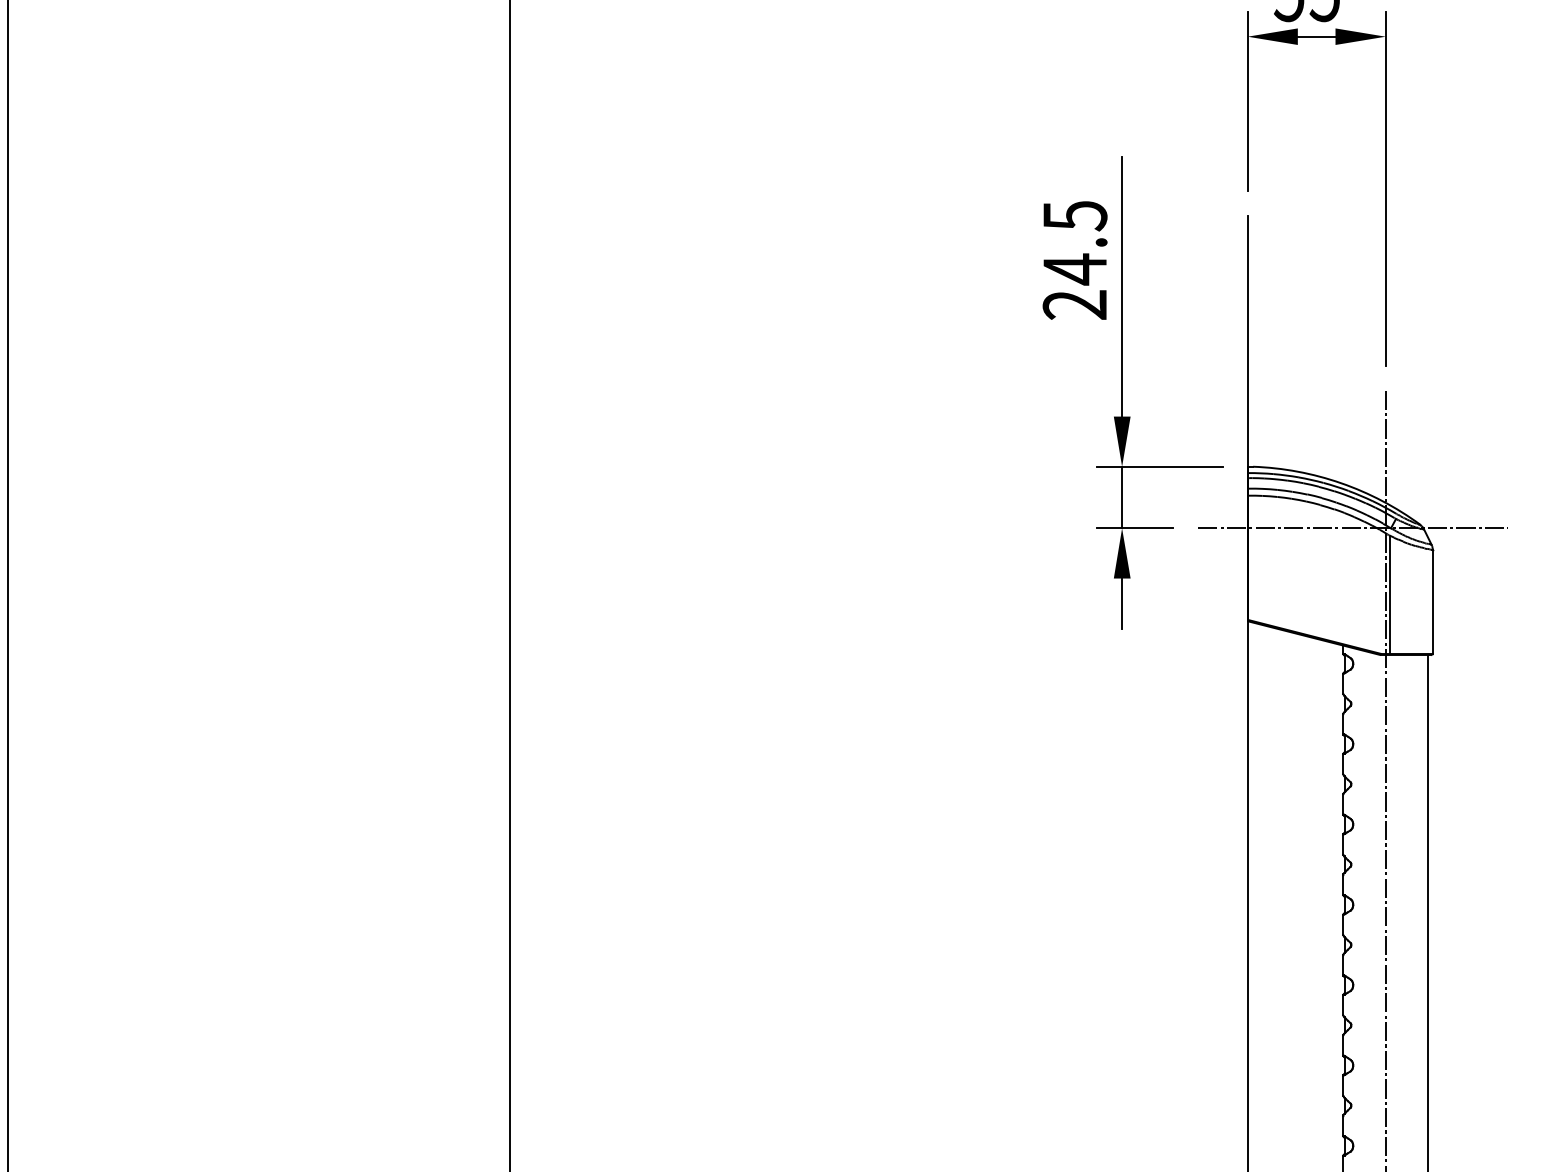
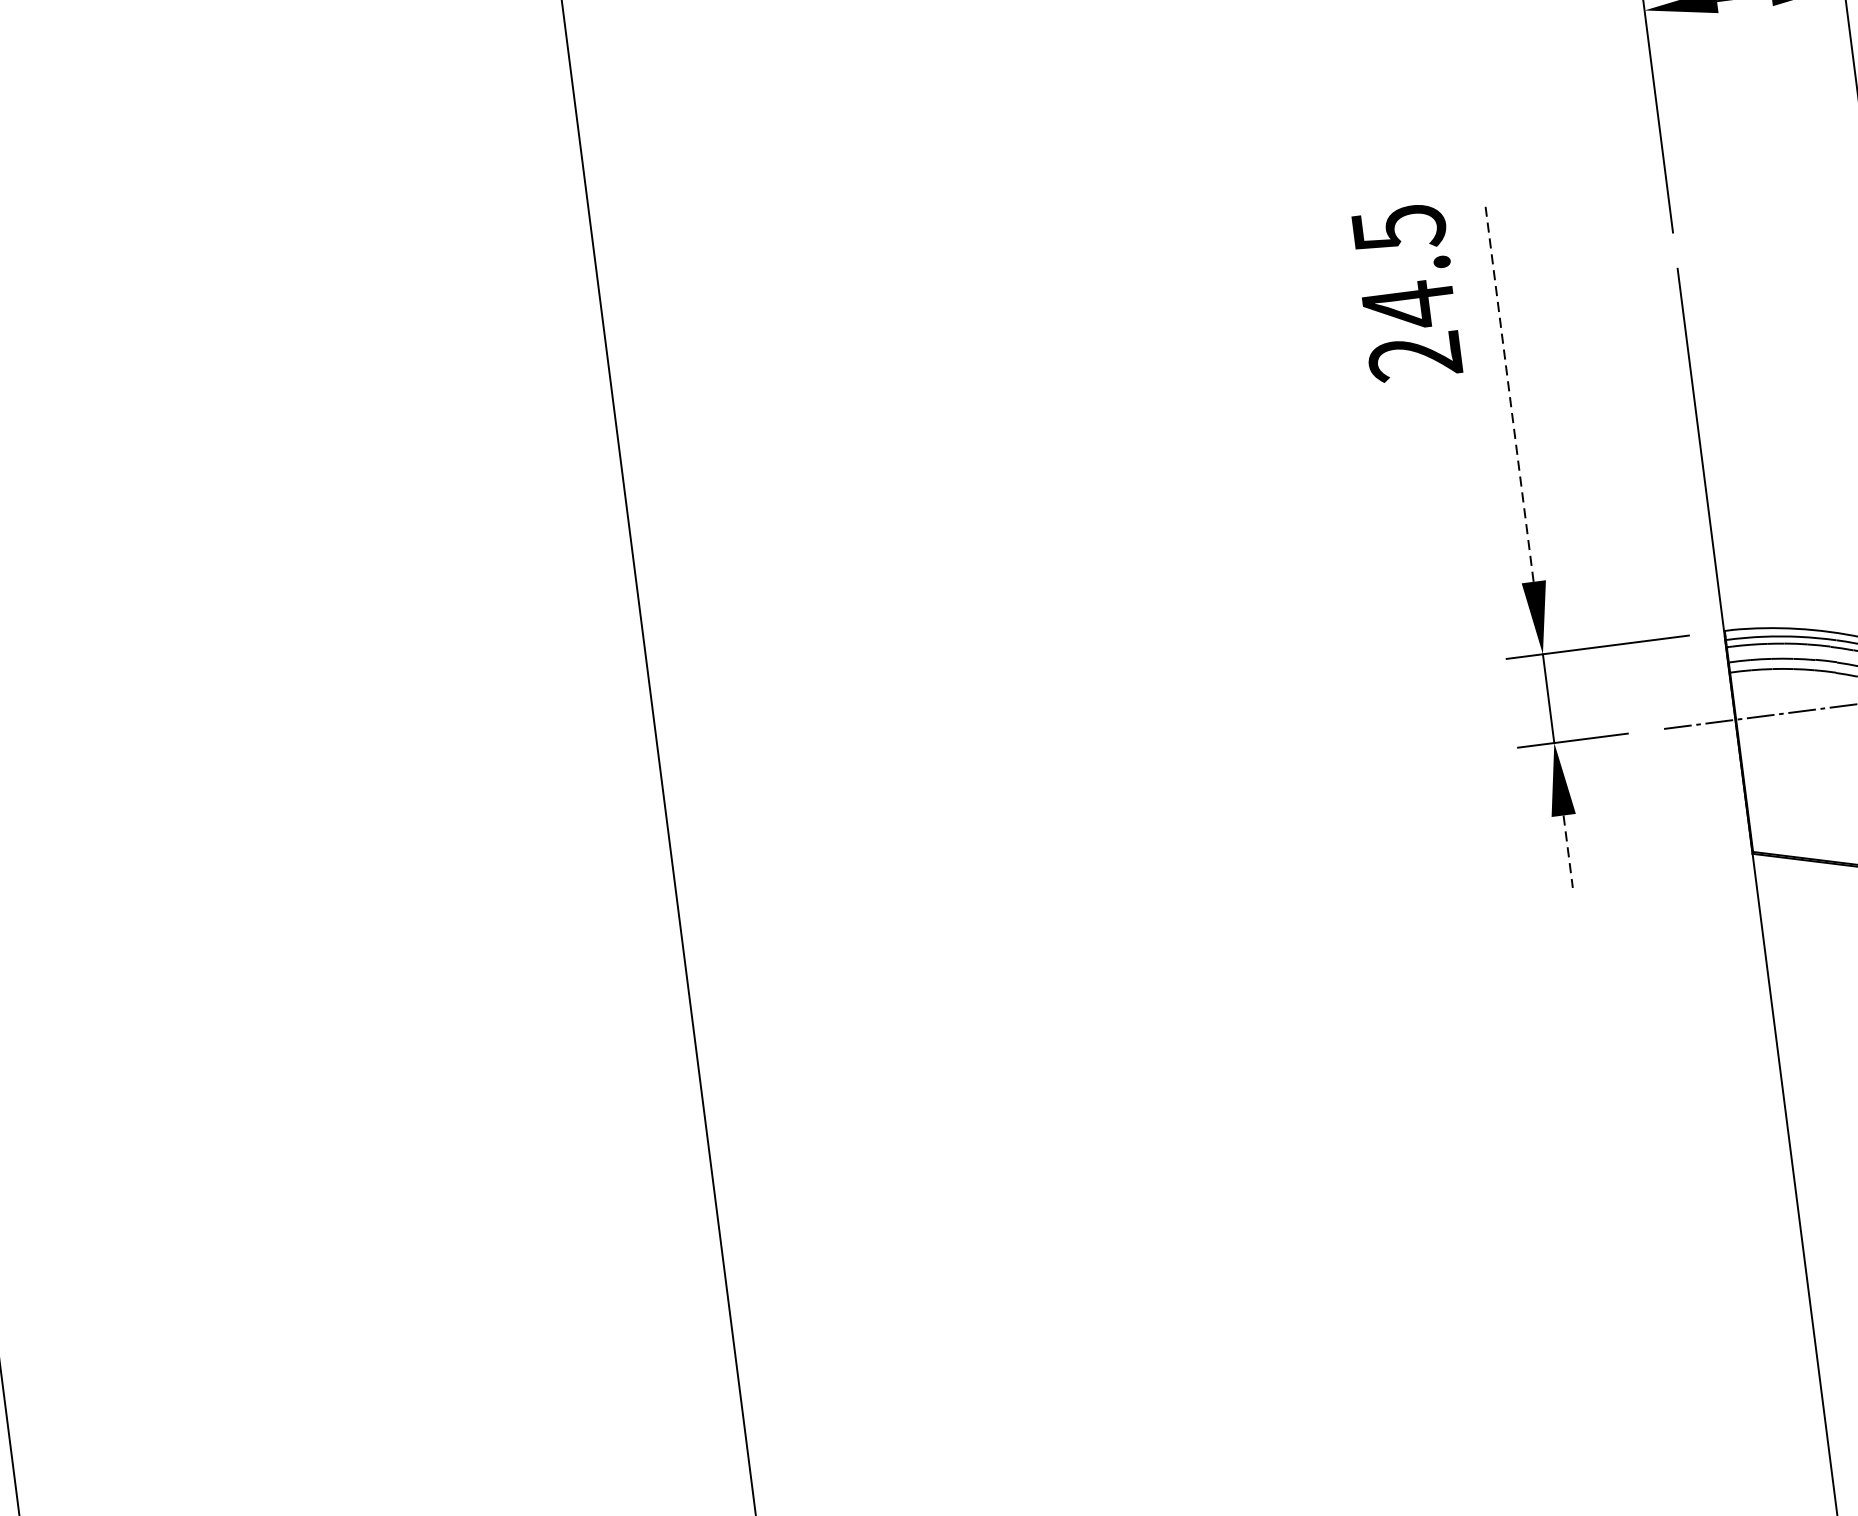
text: (1074, 260) -> (1406, 292), moved
line: (1122, 286) -> (1510, 394), solid -> dashed
line: (1122, 604) -> (1568, 852), solid -> dashed

